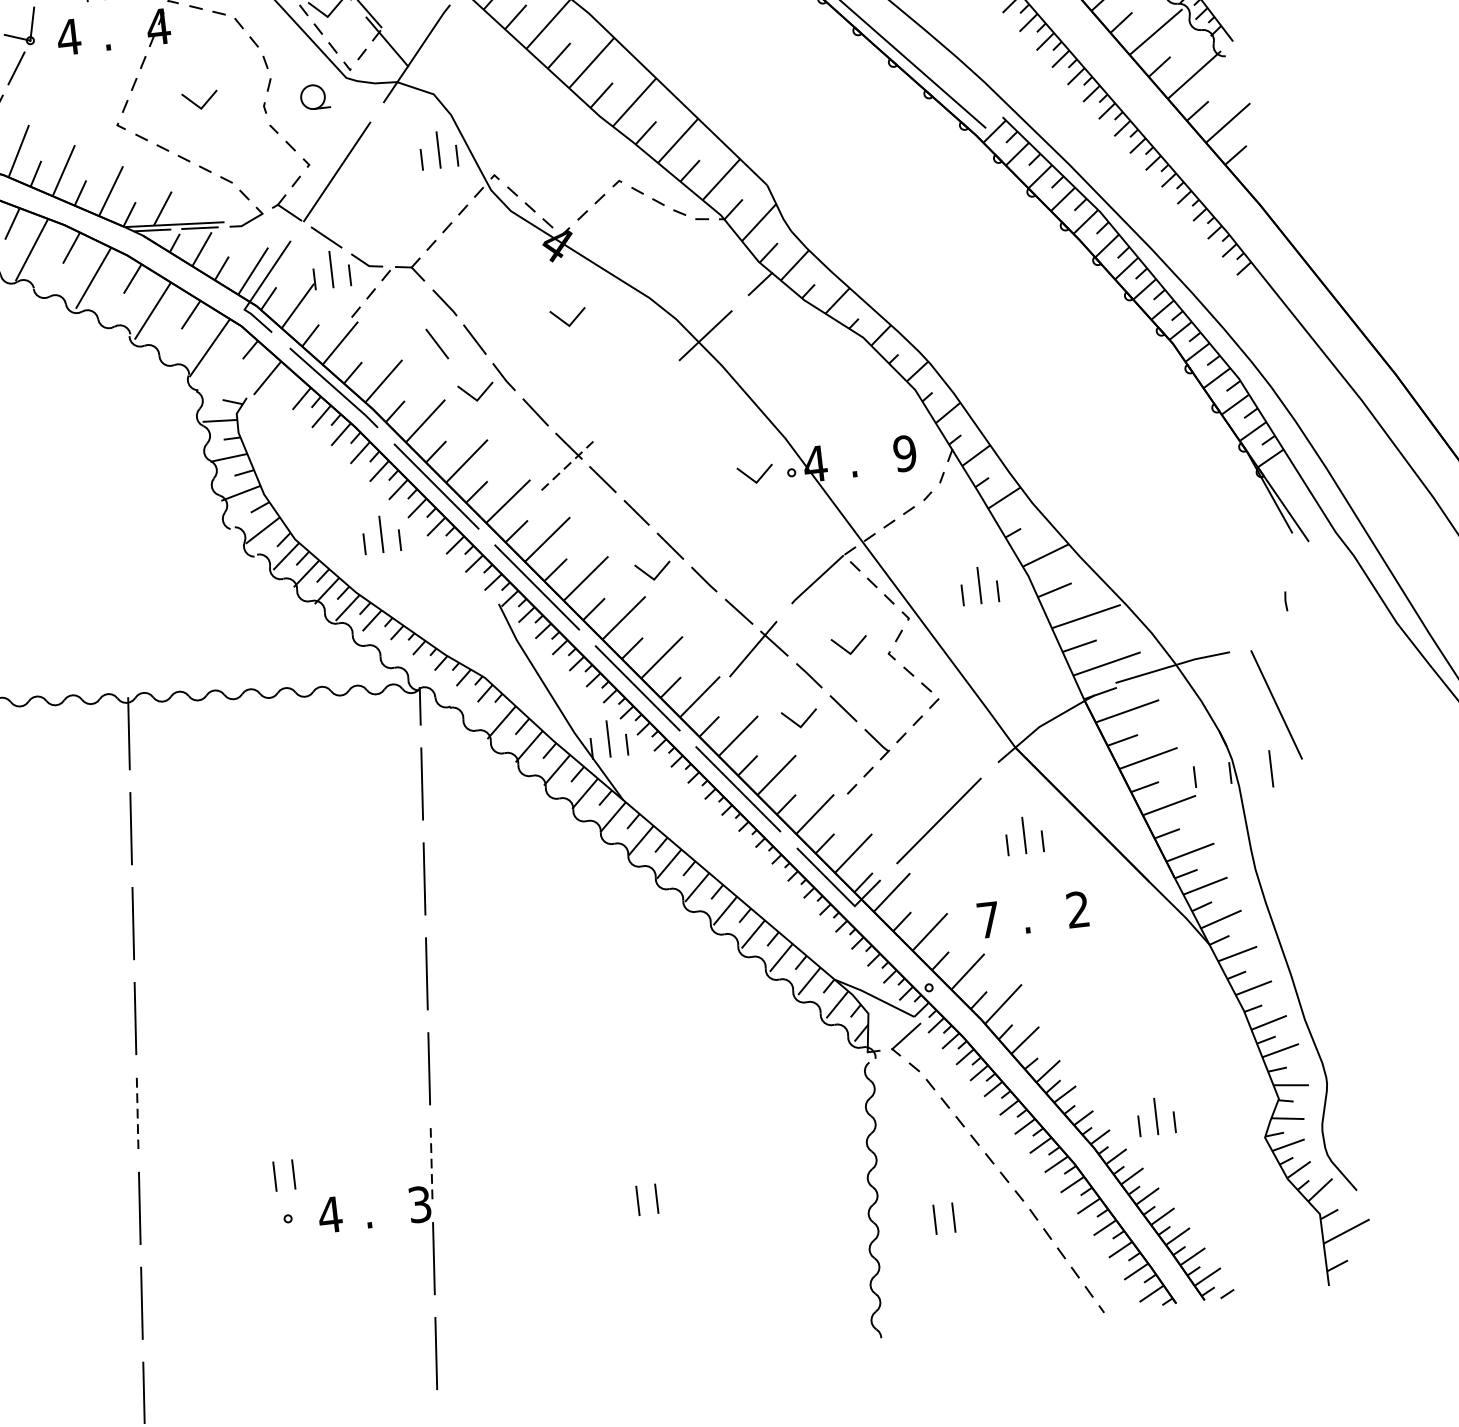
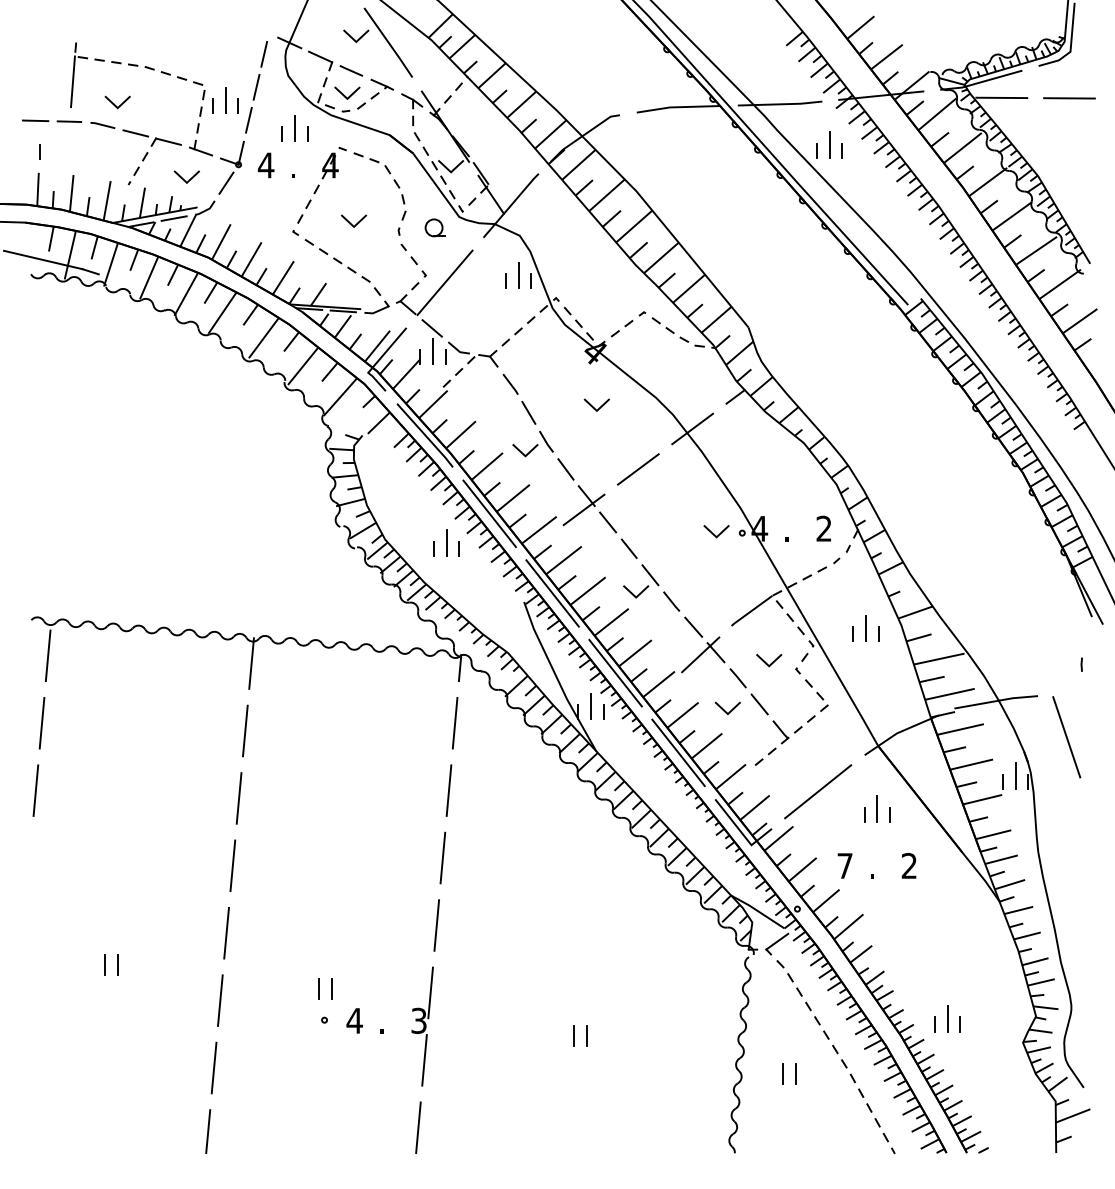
line: (436, 343) -> (501, 412), removed
line: (636, 400) -> (638, 469), added
text: (904, 453) -> (823, 528), 9 -> 2
line: (567, 465) -> (584, 509), dashed -> solid
line: (1270, 768) -> (1015, 775), moved
line: (137, 1113) -> (226, 933), dashed -> solid
line: (431, 1163) -> (430, 992), dashed -> solid

